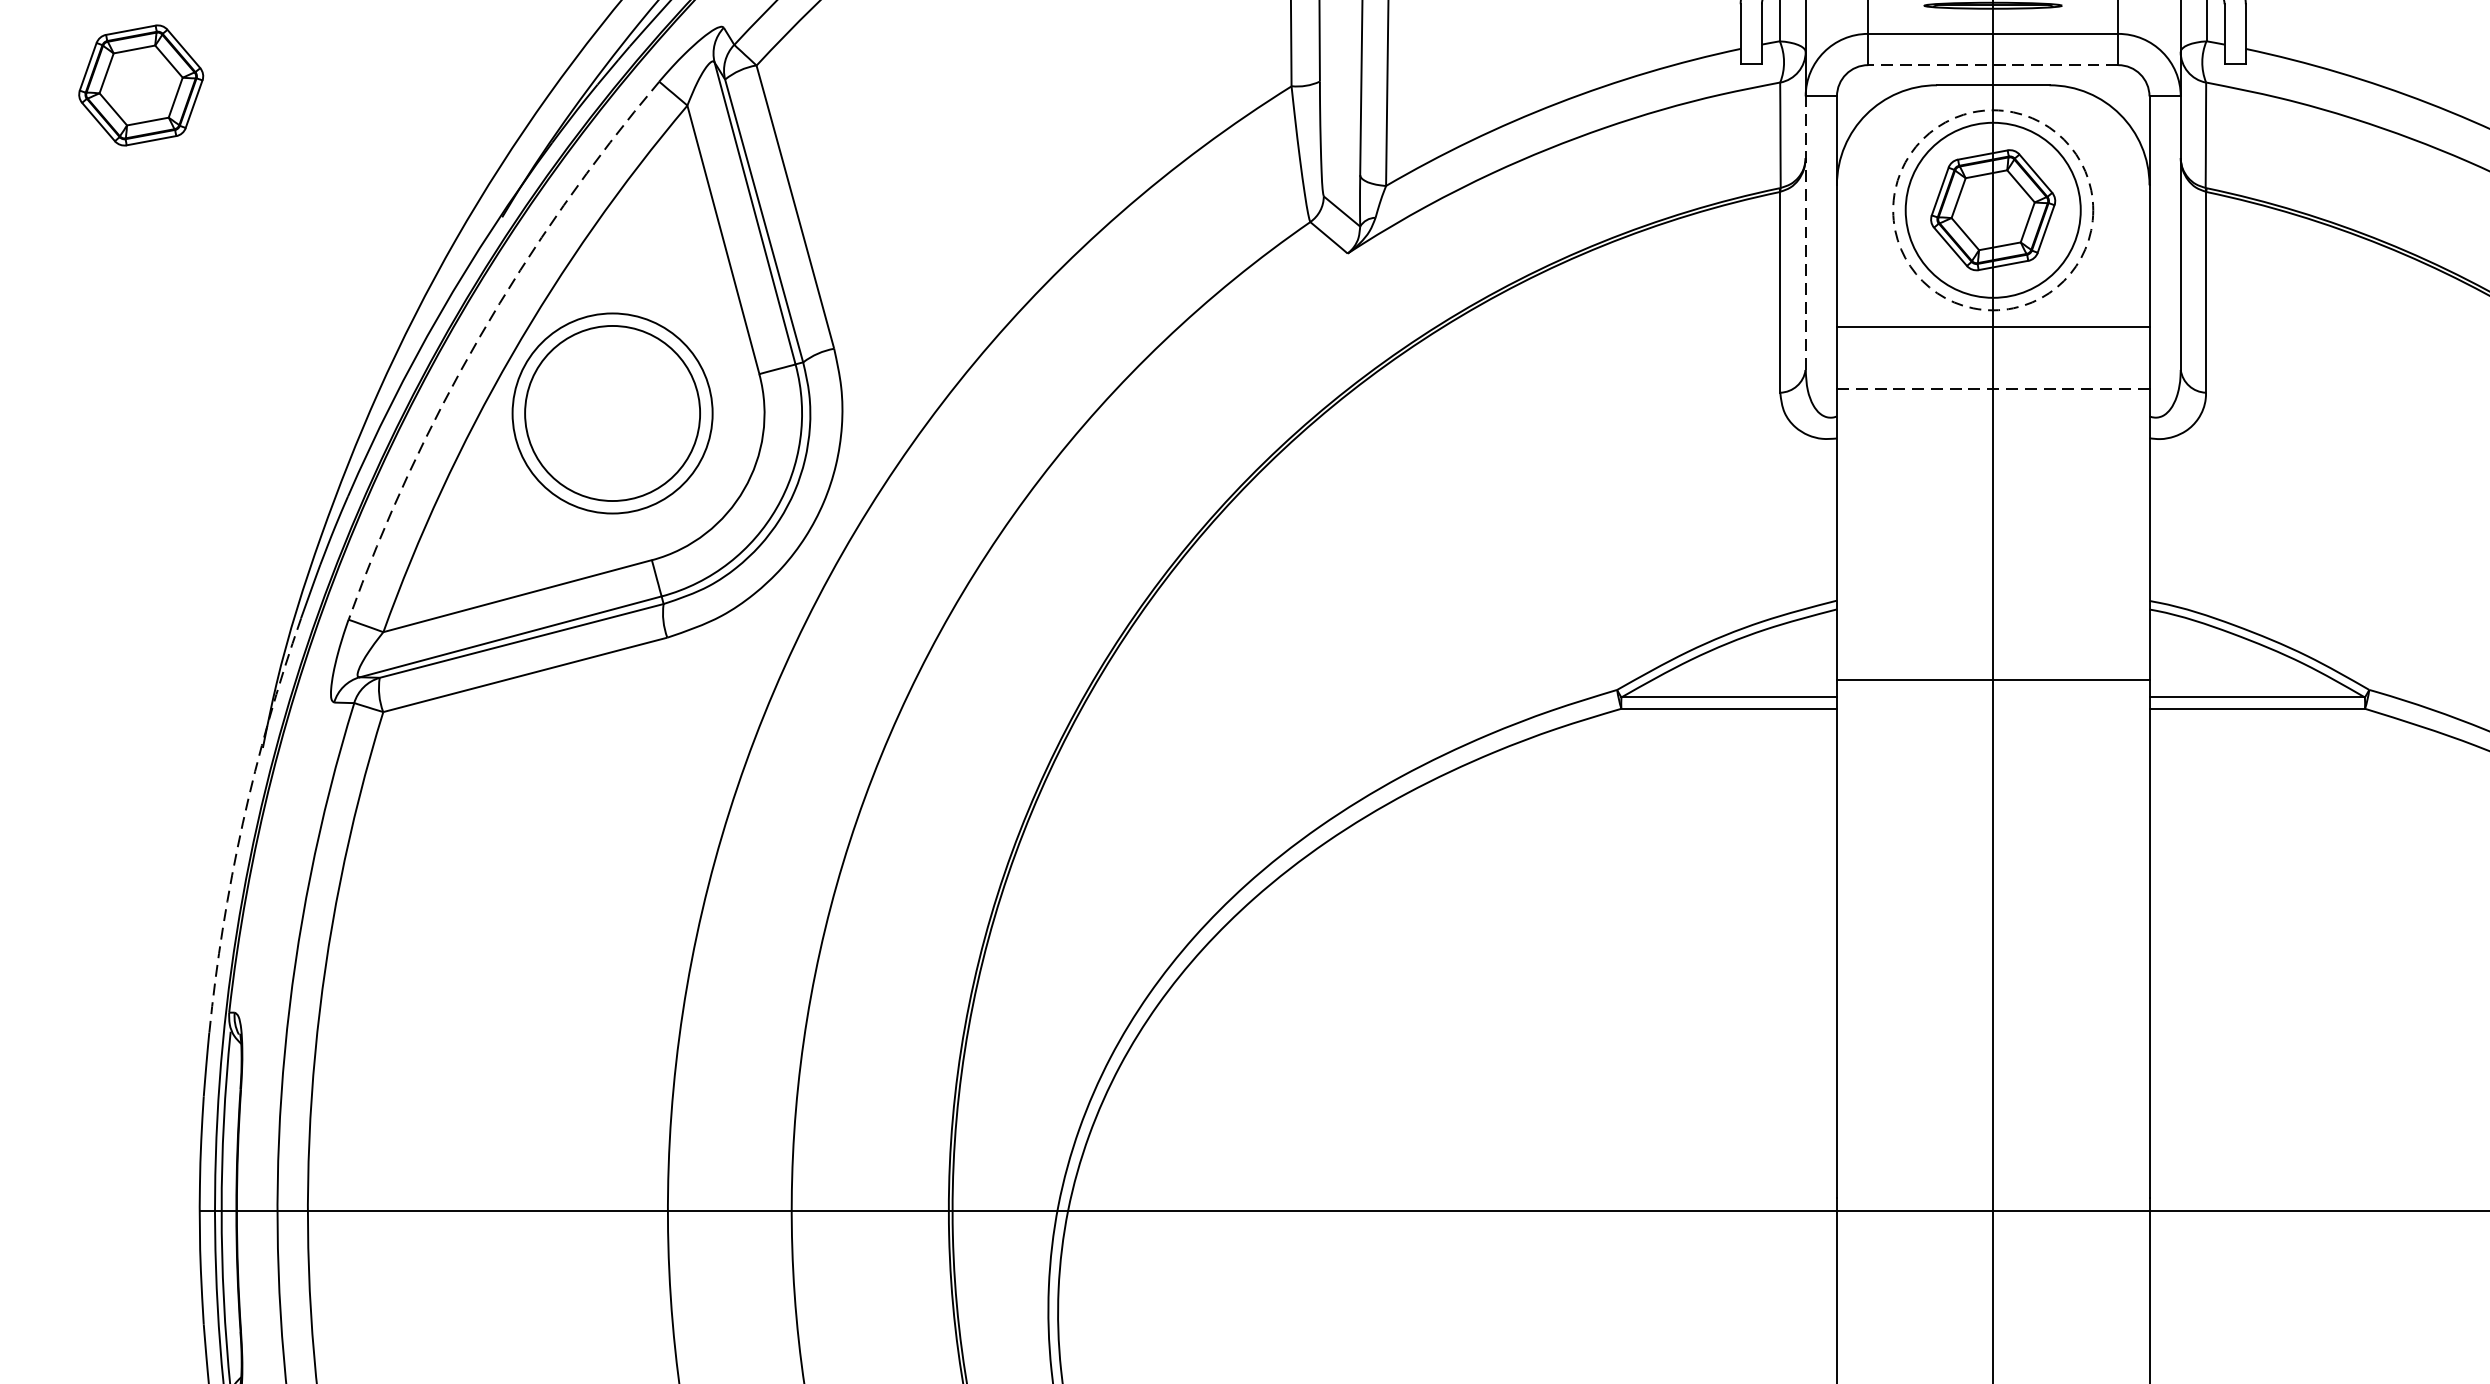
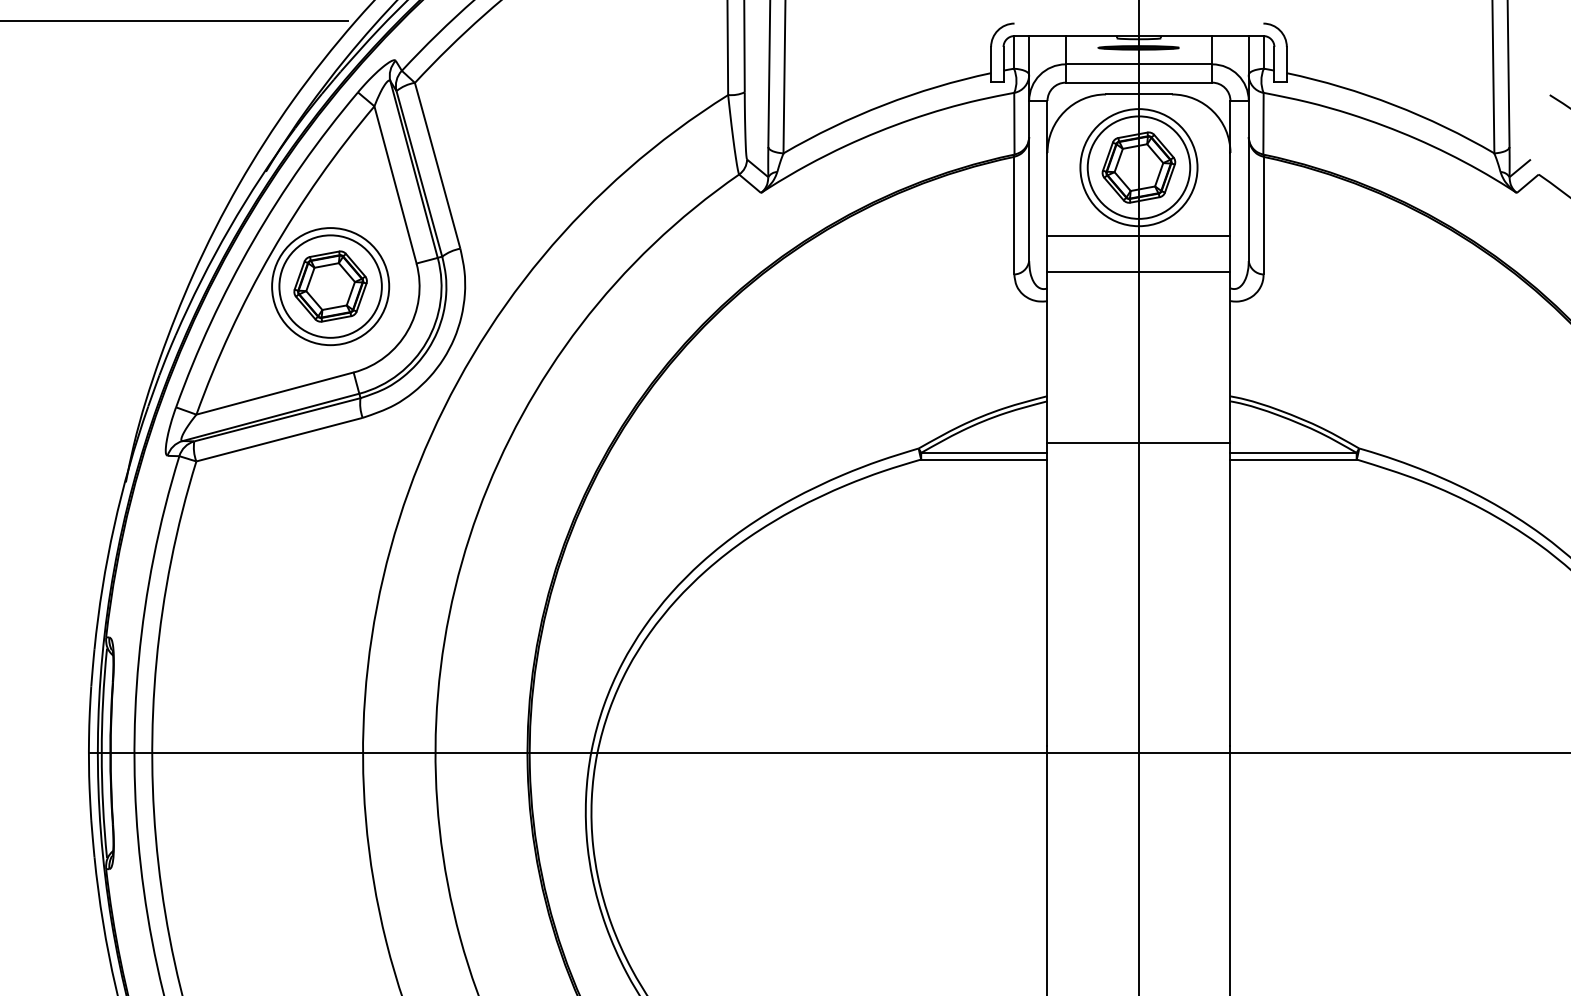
line: (1992, 64) -> (1138, 82), dashed -> solid
part: (140, 85) -> (330, 286), moved
circle: (1992, 210) -> (1138, 167), dashed -> solid
line: (1806, 232) -> (1029, 180), dashed -> solid
arc: (479, 336) -> (252, 241), dashed -> solid
line: (1992, 389) -> (1138, 272), dashed -> solid
arc: (243, 823) -> (114, 526), dashed -> solid

